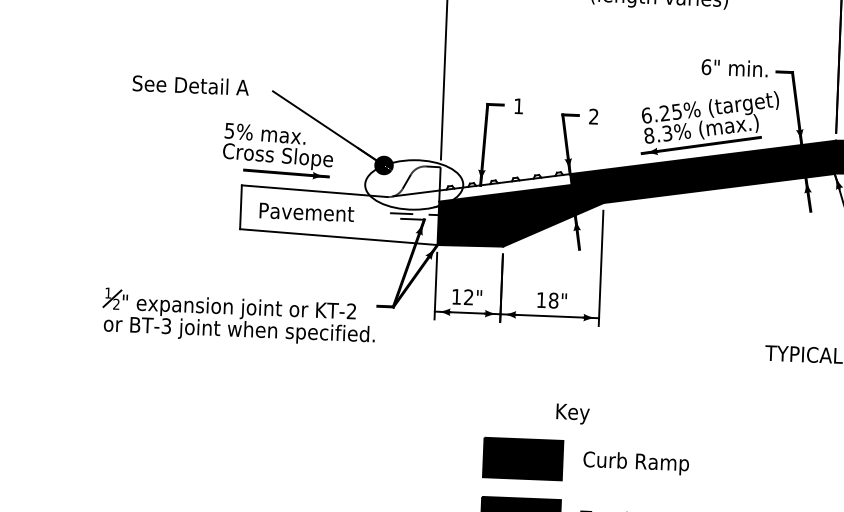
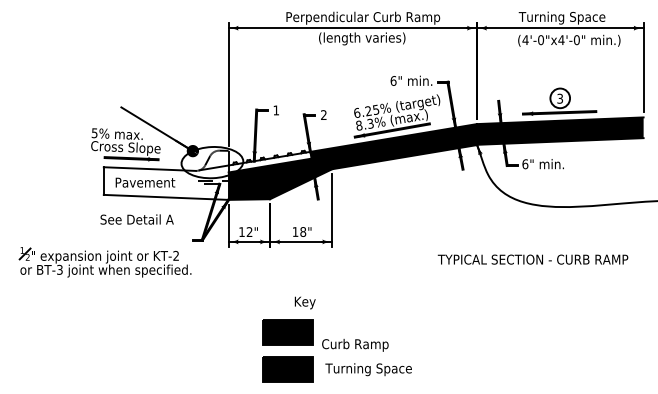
text: (189, 85) -> (136, 219), moved
part: (237, 317) -> (104, 262), moved
text: (571, 413) -> (304, 302), moved
text: (636, 463) -> (355, 345), moved

